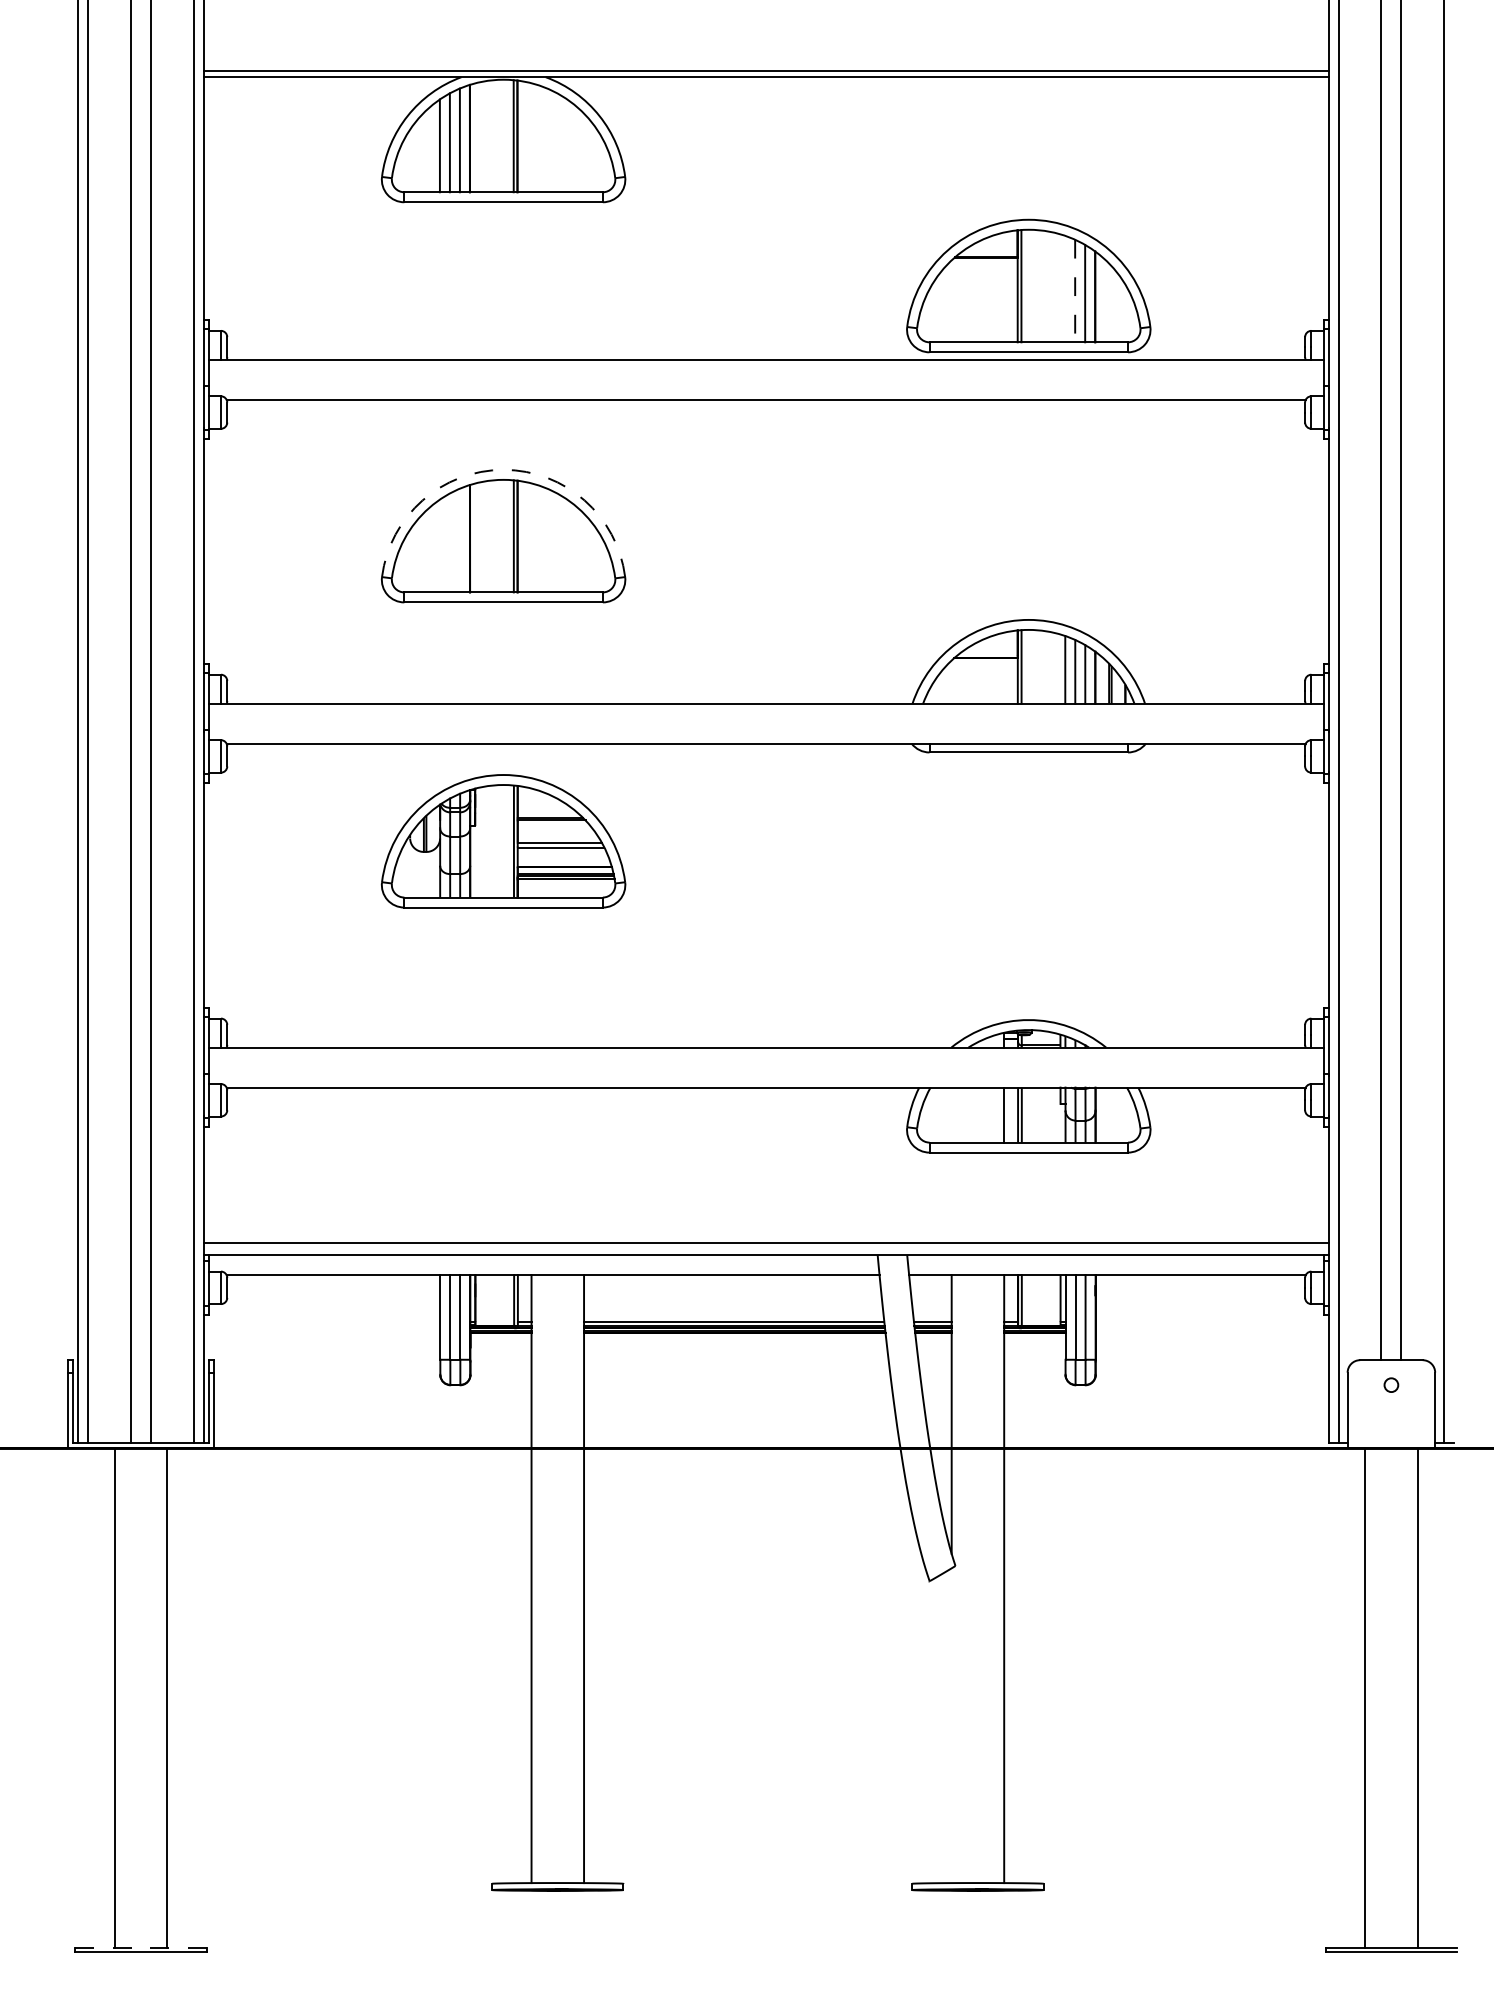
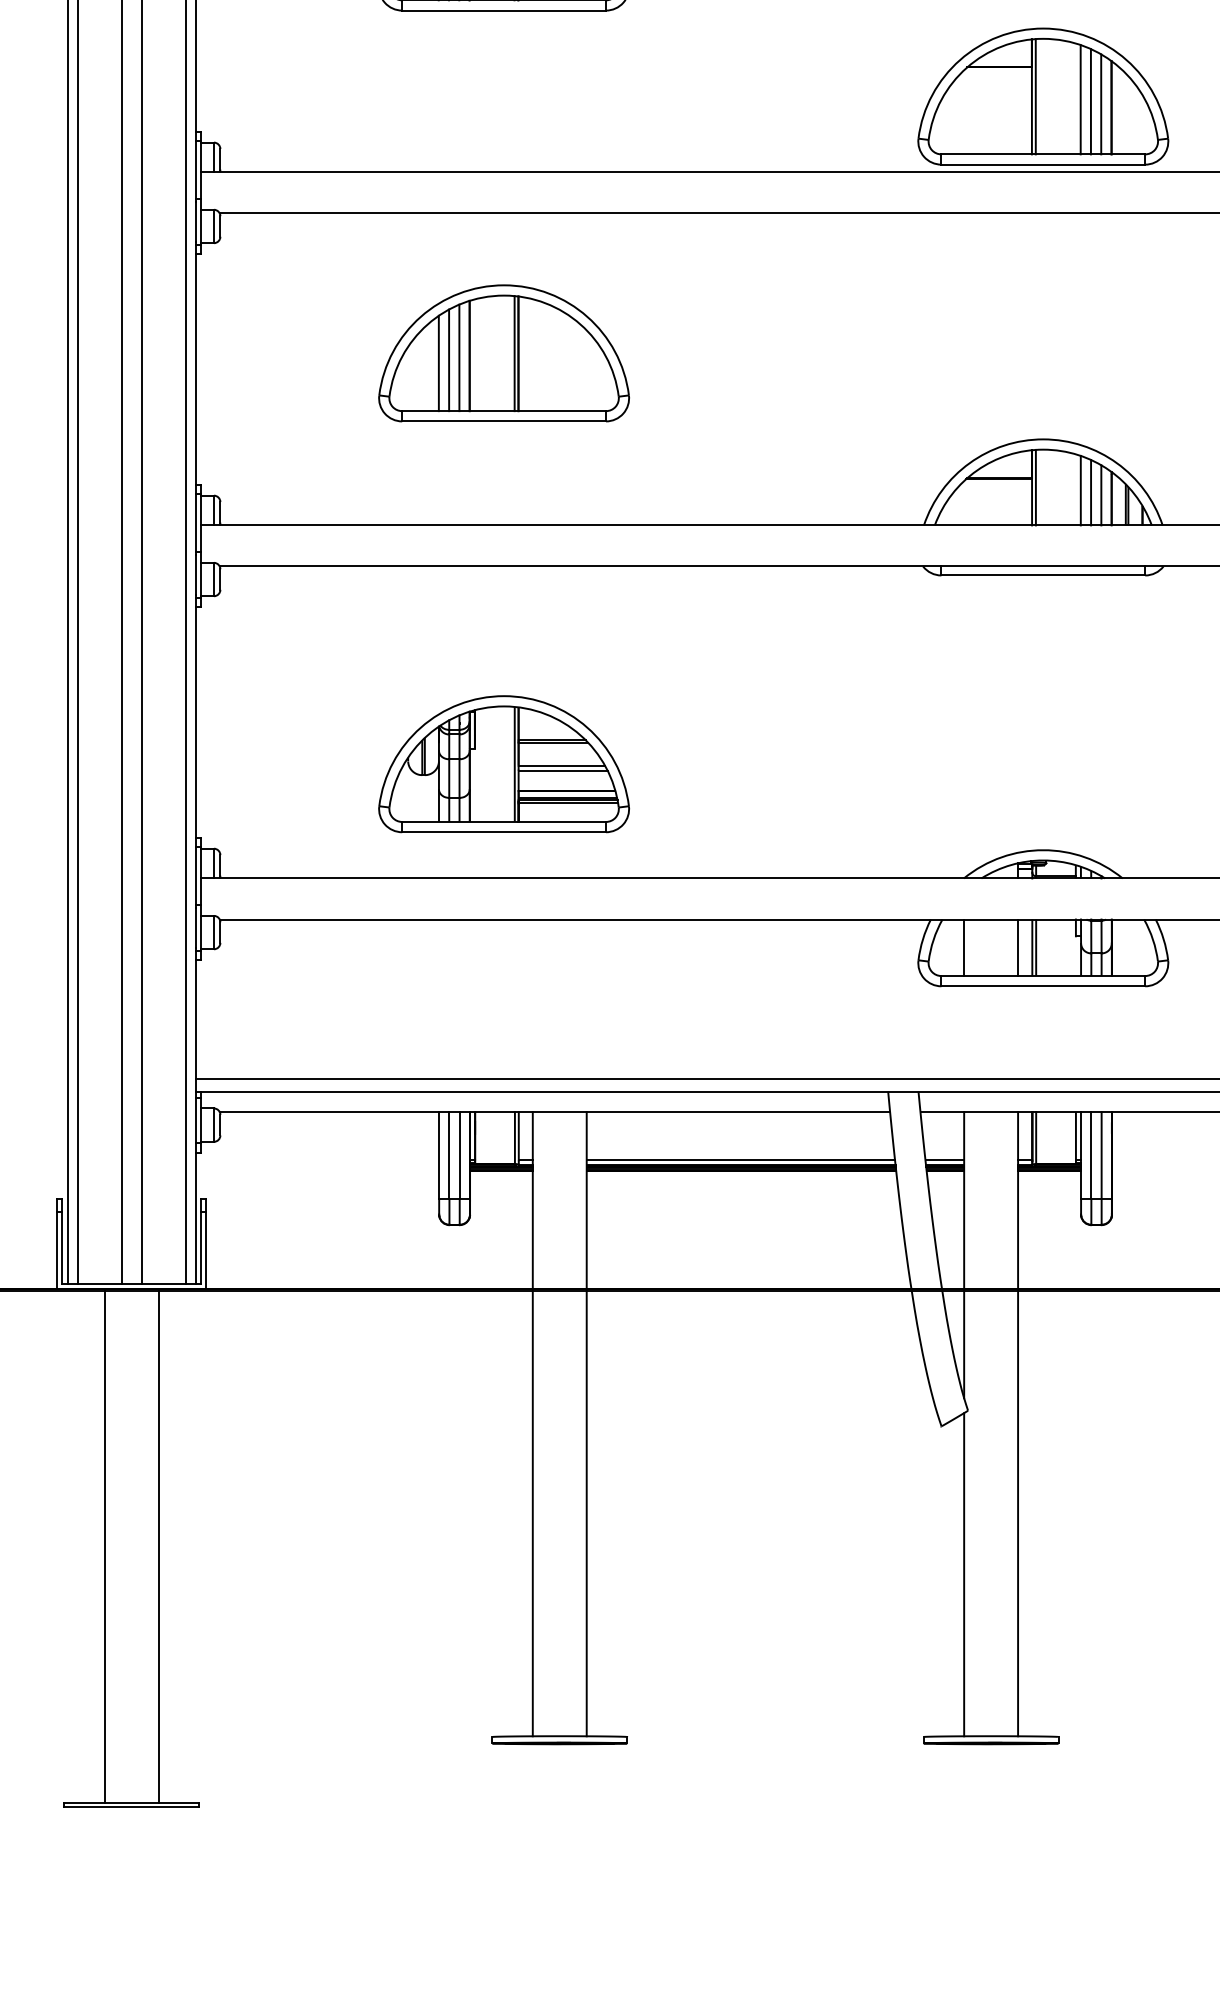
line: (1065, 288) -> (1081, 99), added
line: (1075, 291) -> (1091, 102), dashed -> solid
arc: (503, 469) -> (504, 284), dashed -> solid
line: (460, 540) -> (459, 357), added
line: (450, 542) -> (449, 359), added
line: (440, 545) -> (439, 362), added
part: (503, 841) -> (504, 764), moved
line: (951, 1114) -> (963, 947), added
line: (951, 1725) -> (963, 1574), added
line: (140, 1947) -> (131, 1802), dashed -> solid

